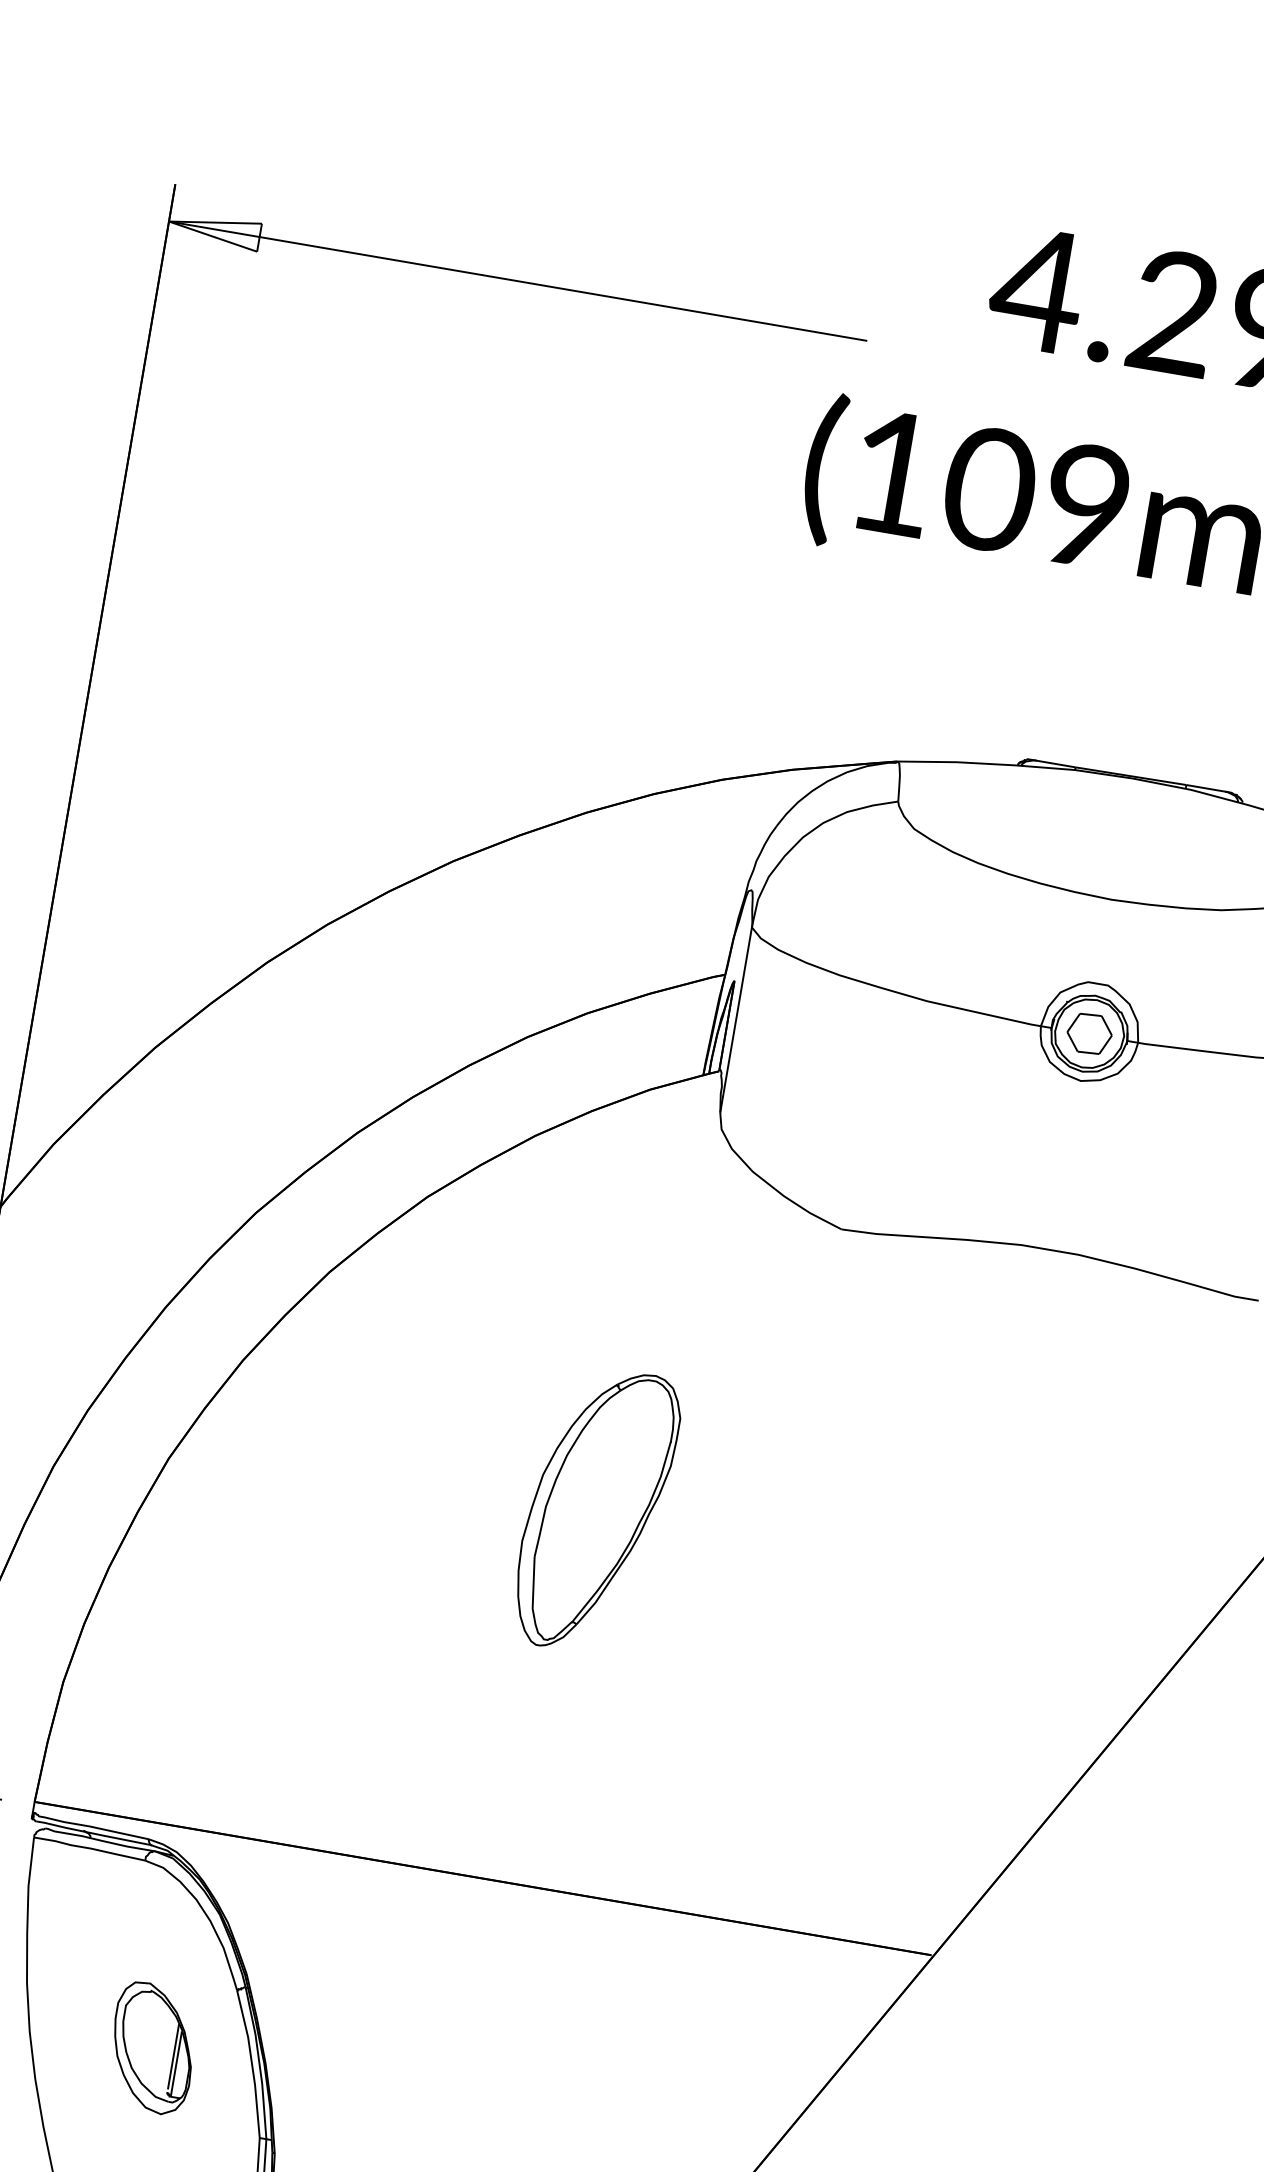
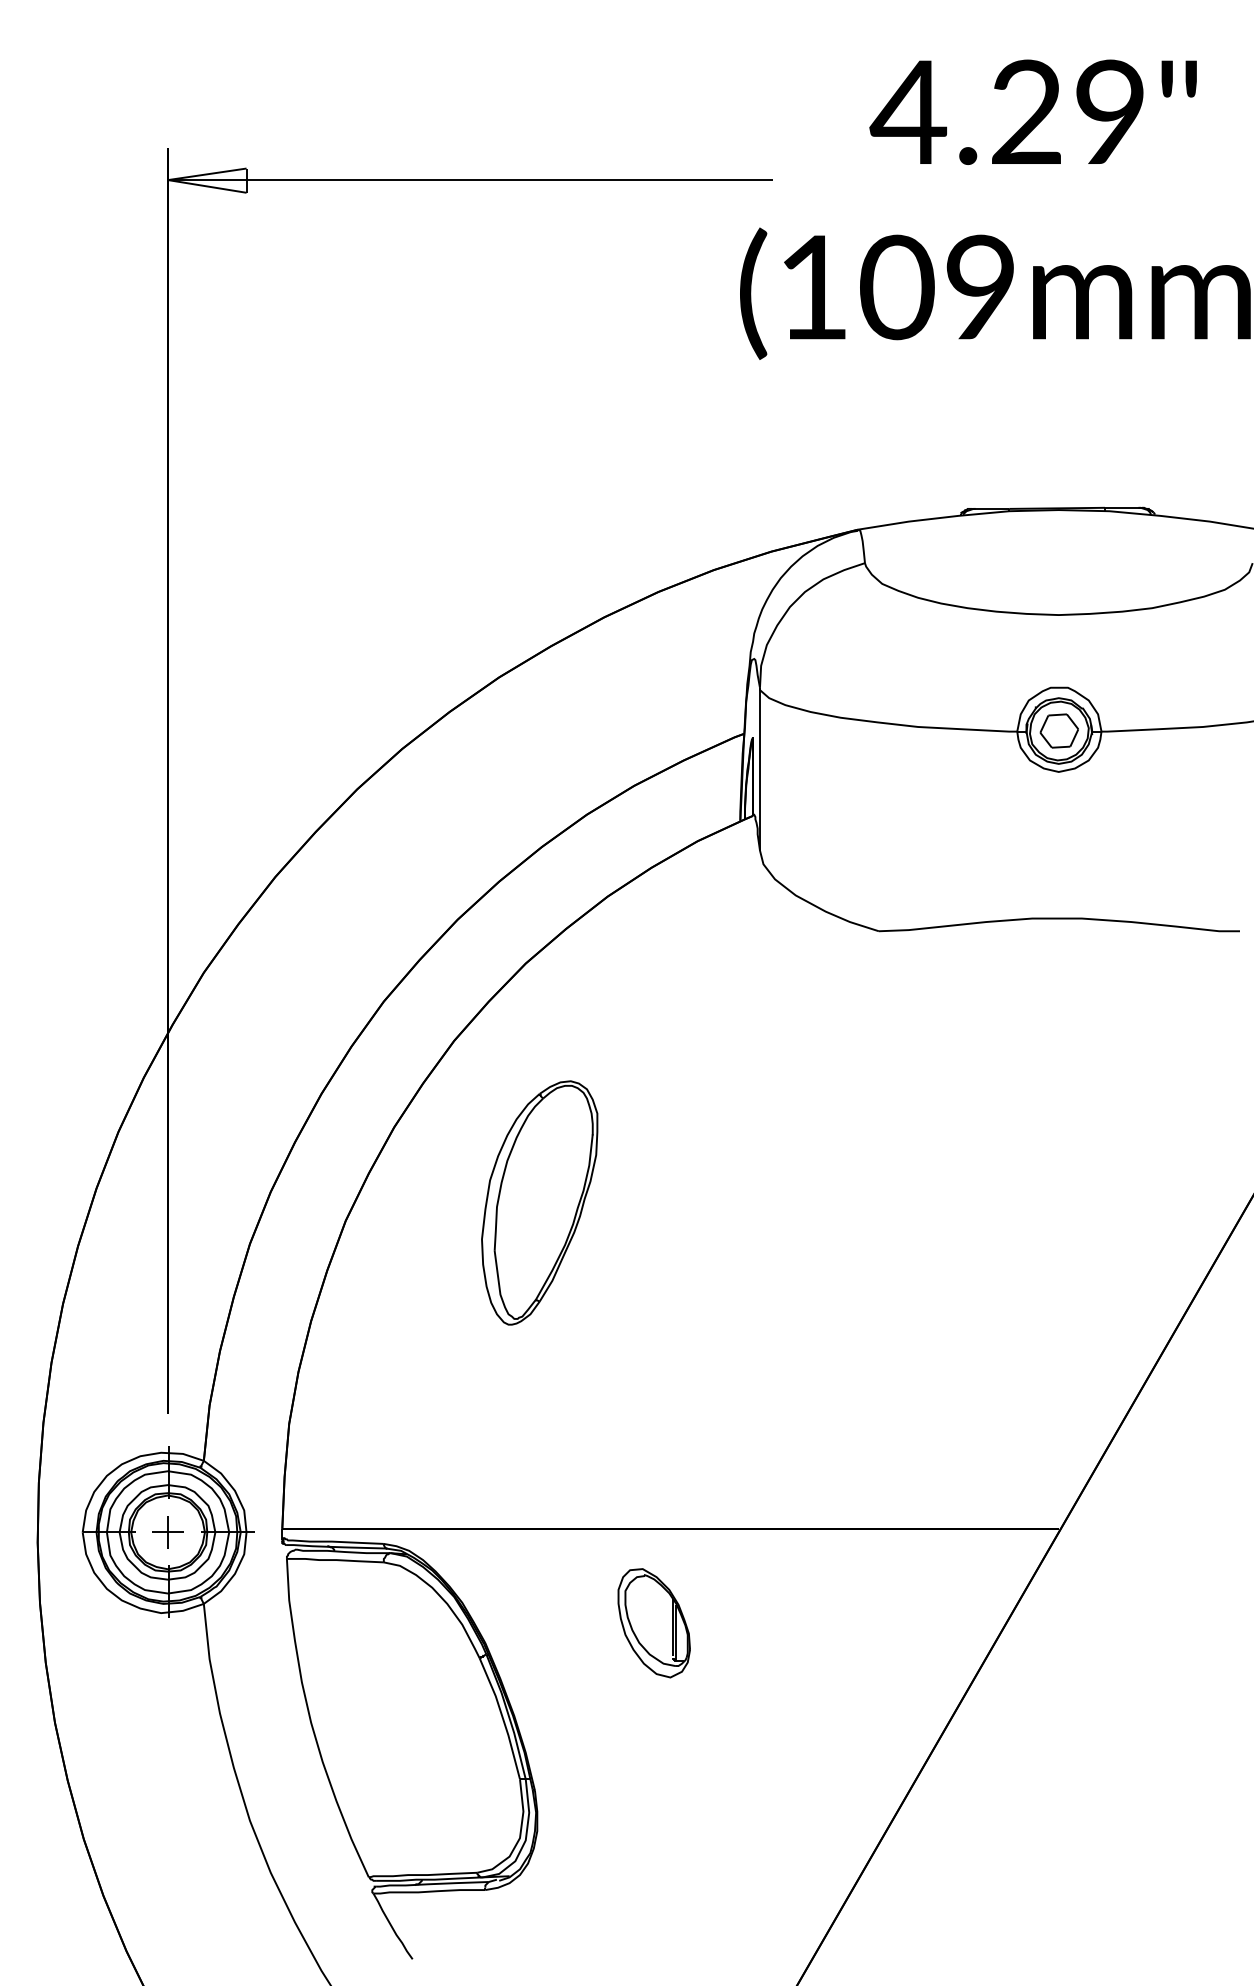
part: (595, 1509) -> (539, 1202), moved
part: (152, 2048) -> (653, 1623), moved

